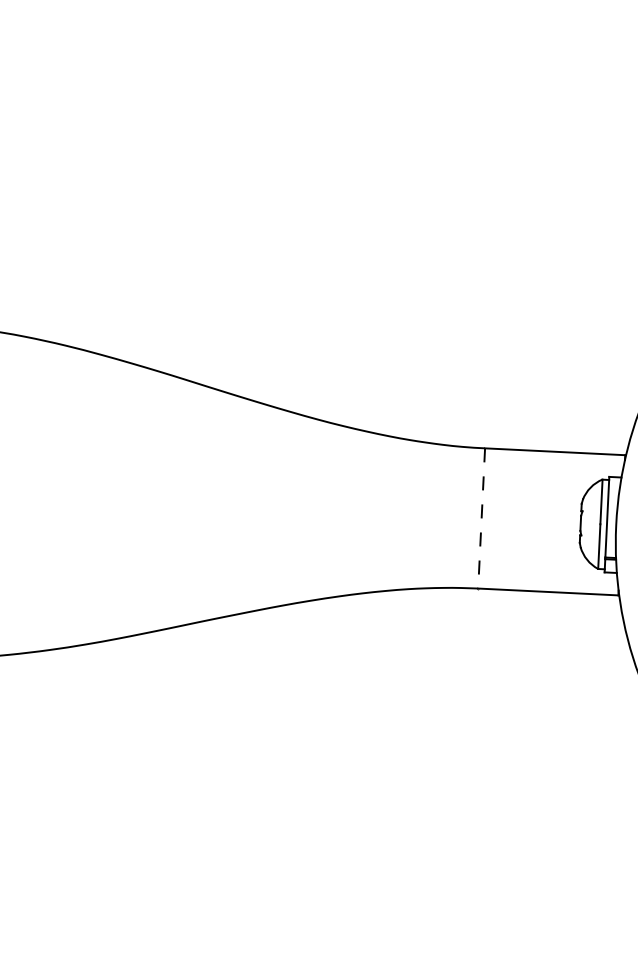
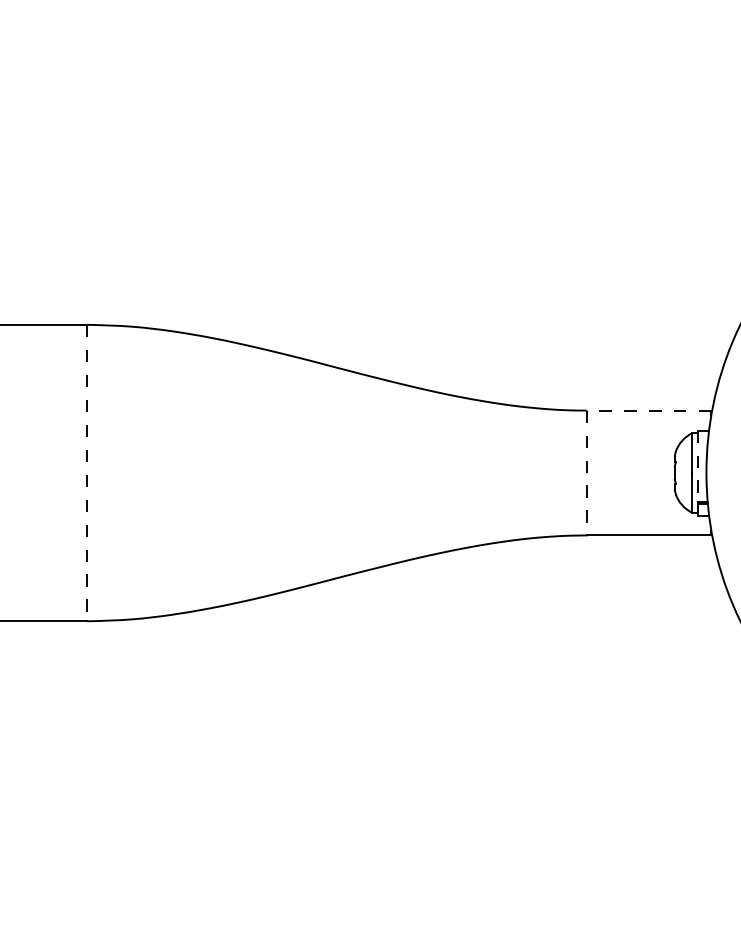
line: (554, 451) -> (648, 410), solid -> dashed
line: (607, 517) -> (698, 466), solid -> dashed

